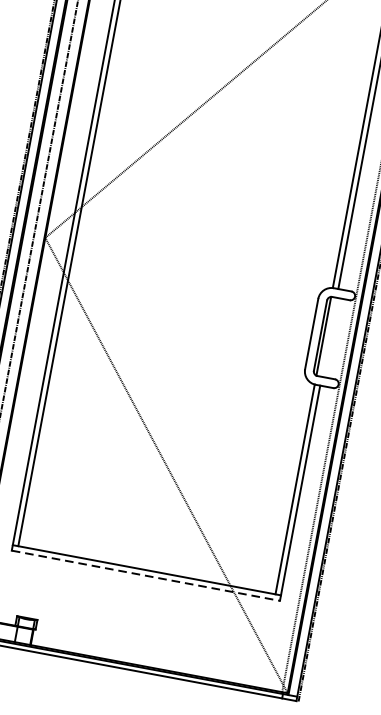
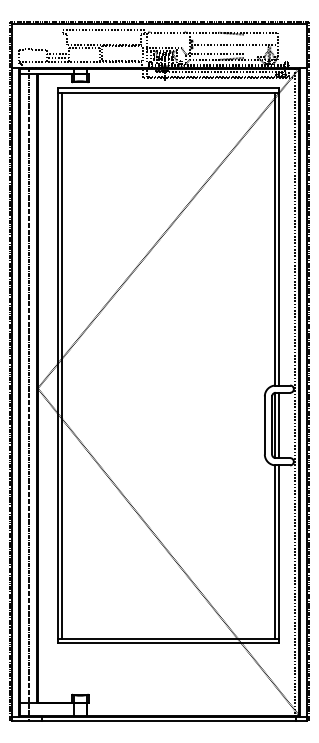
line: (329, 337) -> (279, 425), added
line: (145, 576) -> (168, 643), dashed -> solid

